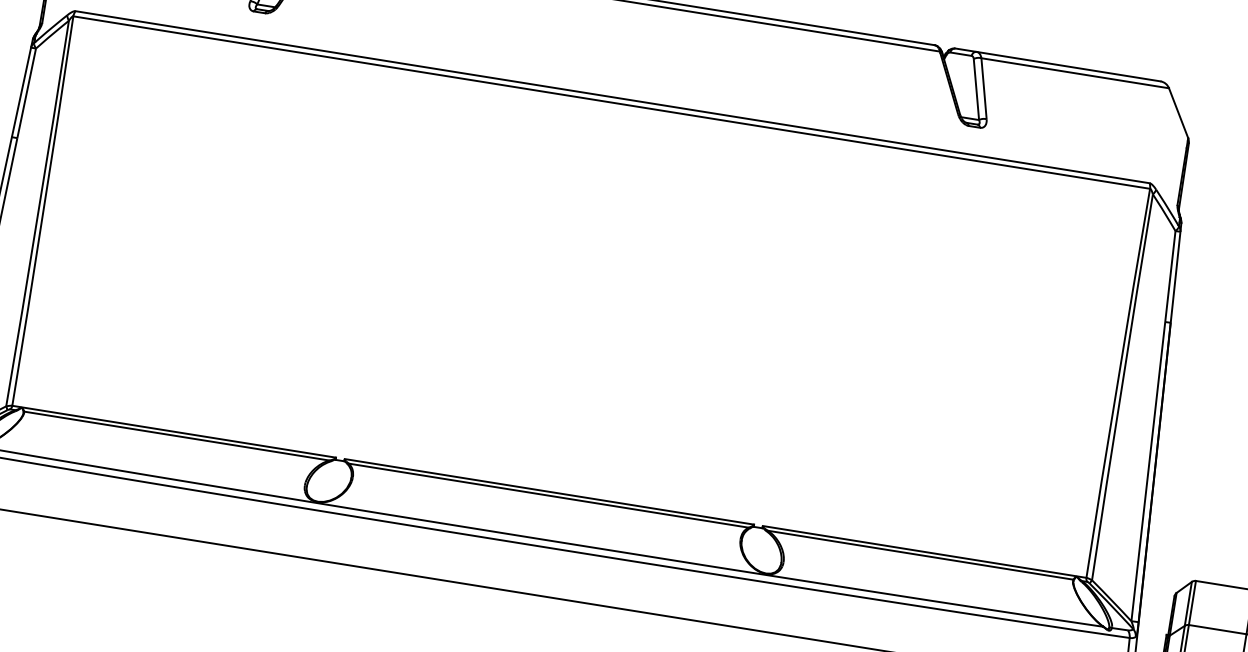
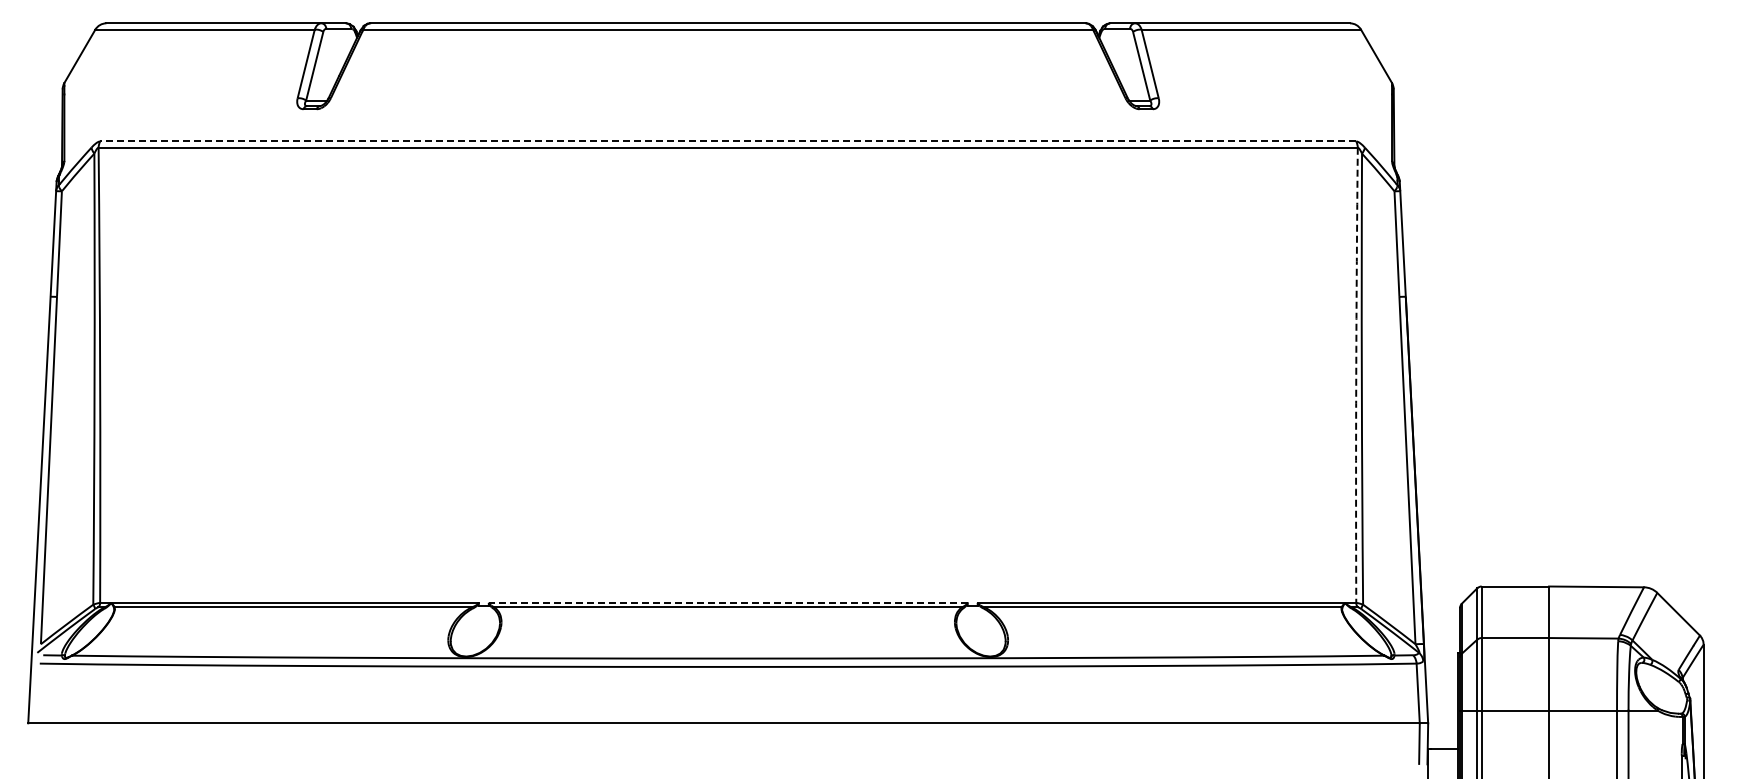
line: (611, 97) -> (727, 141), solid -> dashed
arc: (1117, 383) -> (1356, 375), solid -> dashed
line: (548, 491) -> (727, 602), solid -> dashed

